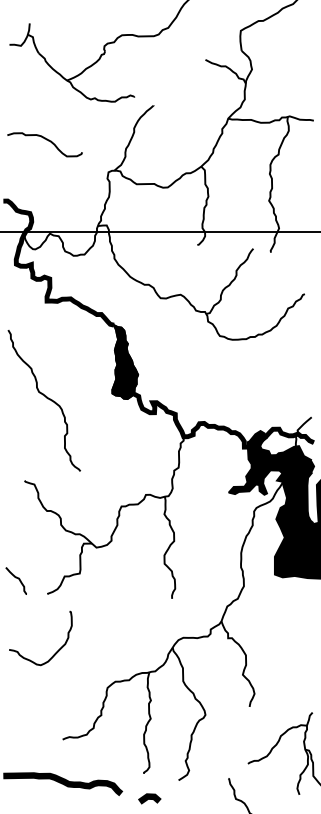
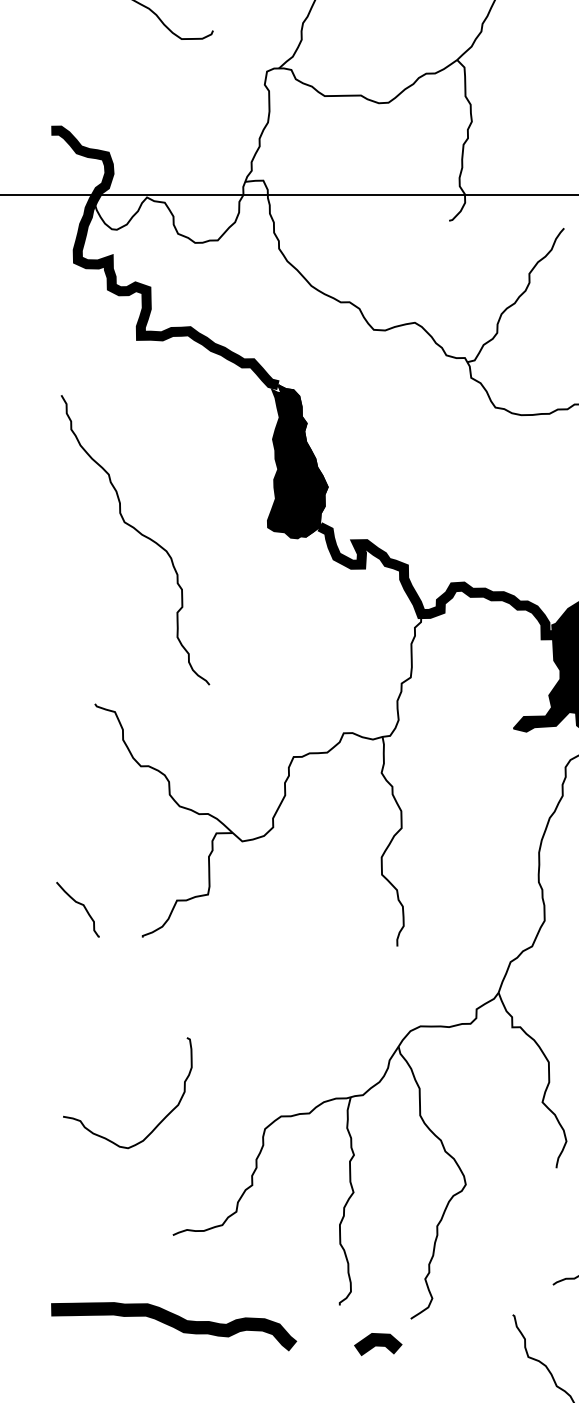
fill: (121, 363) -> (293, 463), added
curve: (55, 652) -> (158, 1122), moved
line: (149, 798) -> (377, 1343), moved

